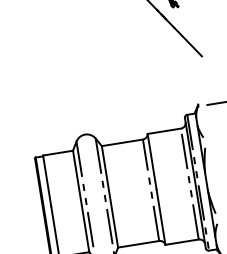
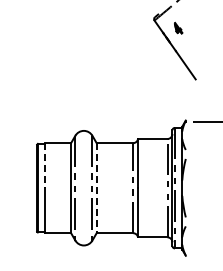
line: (47, 180) -> (44, 165), solid -> dashed
line: (109, 197) -> (96, 188), solid -> dashed

